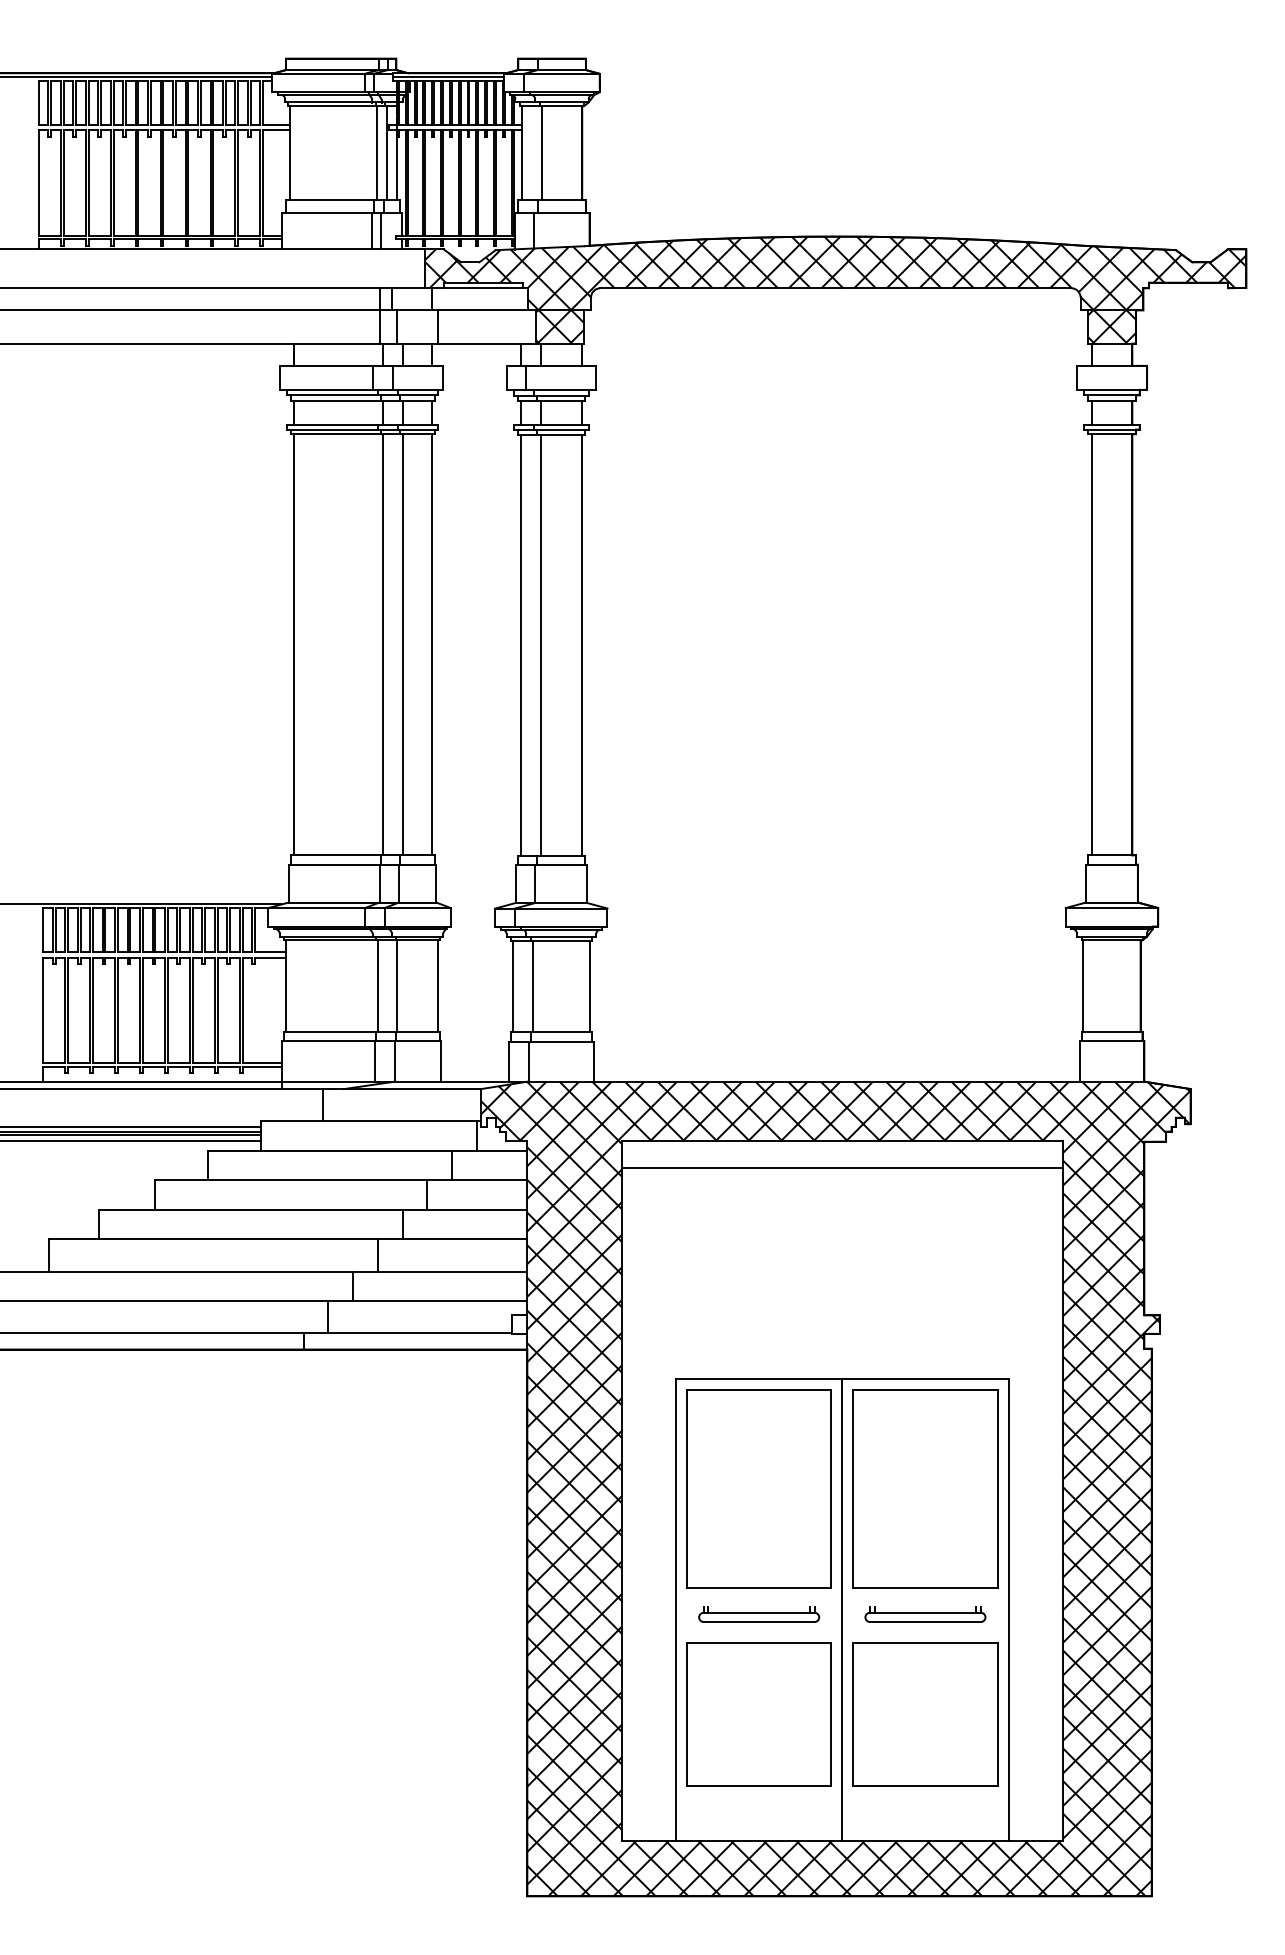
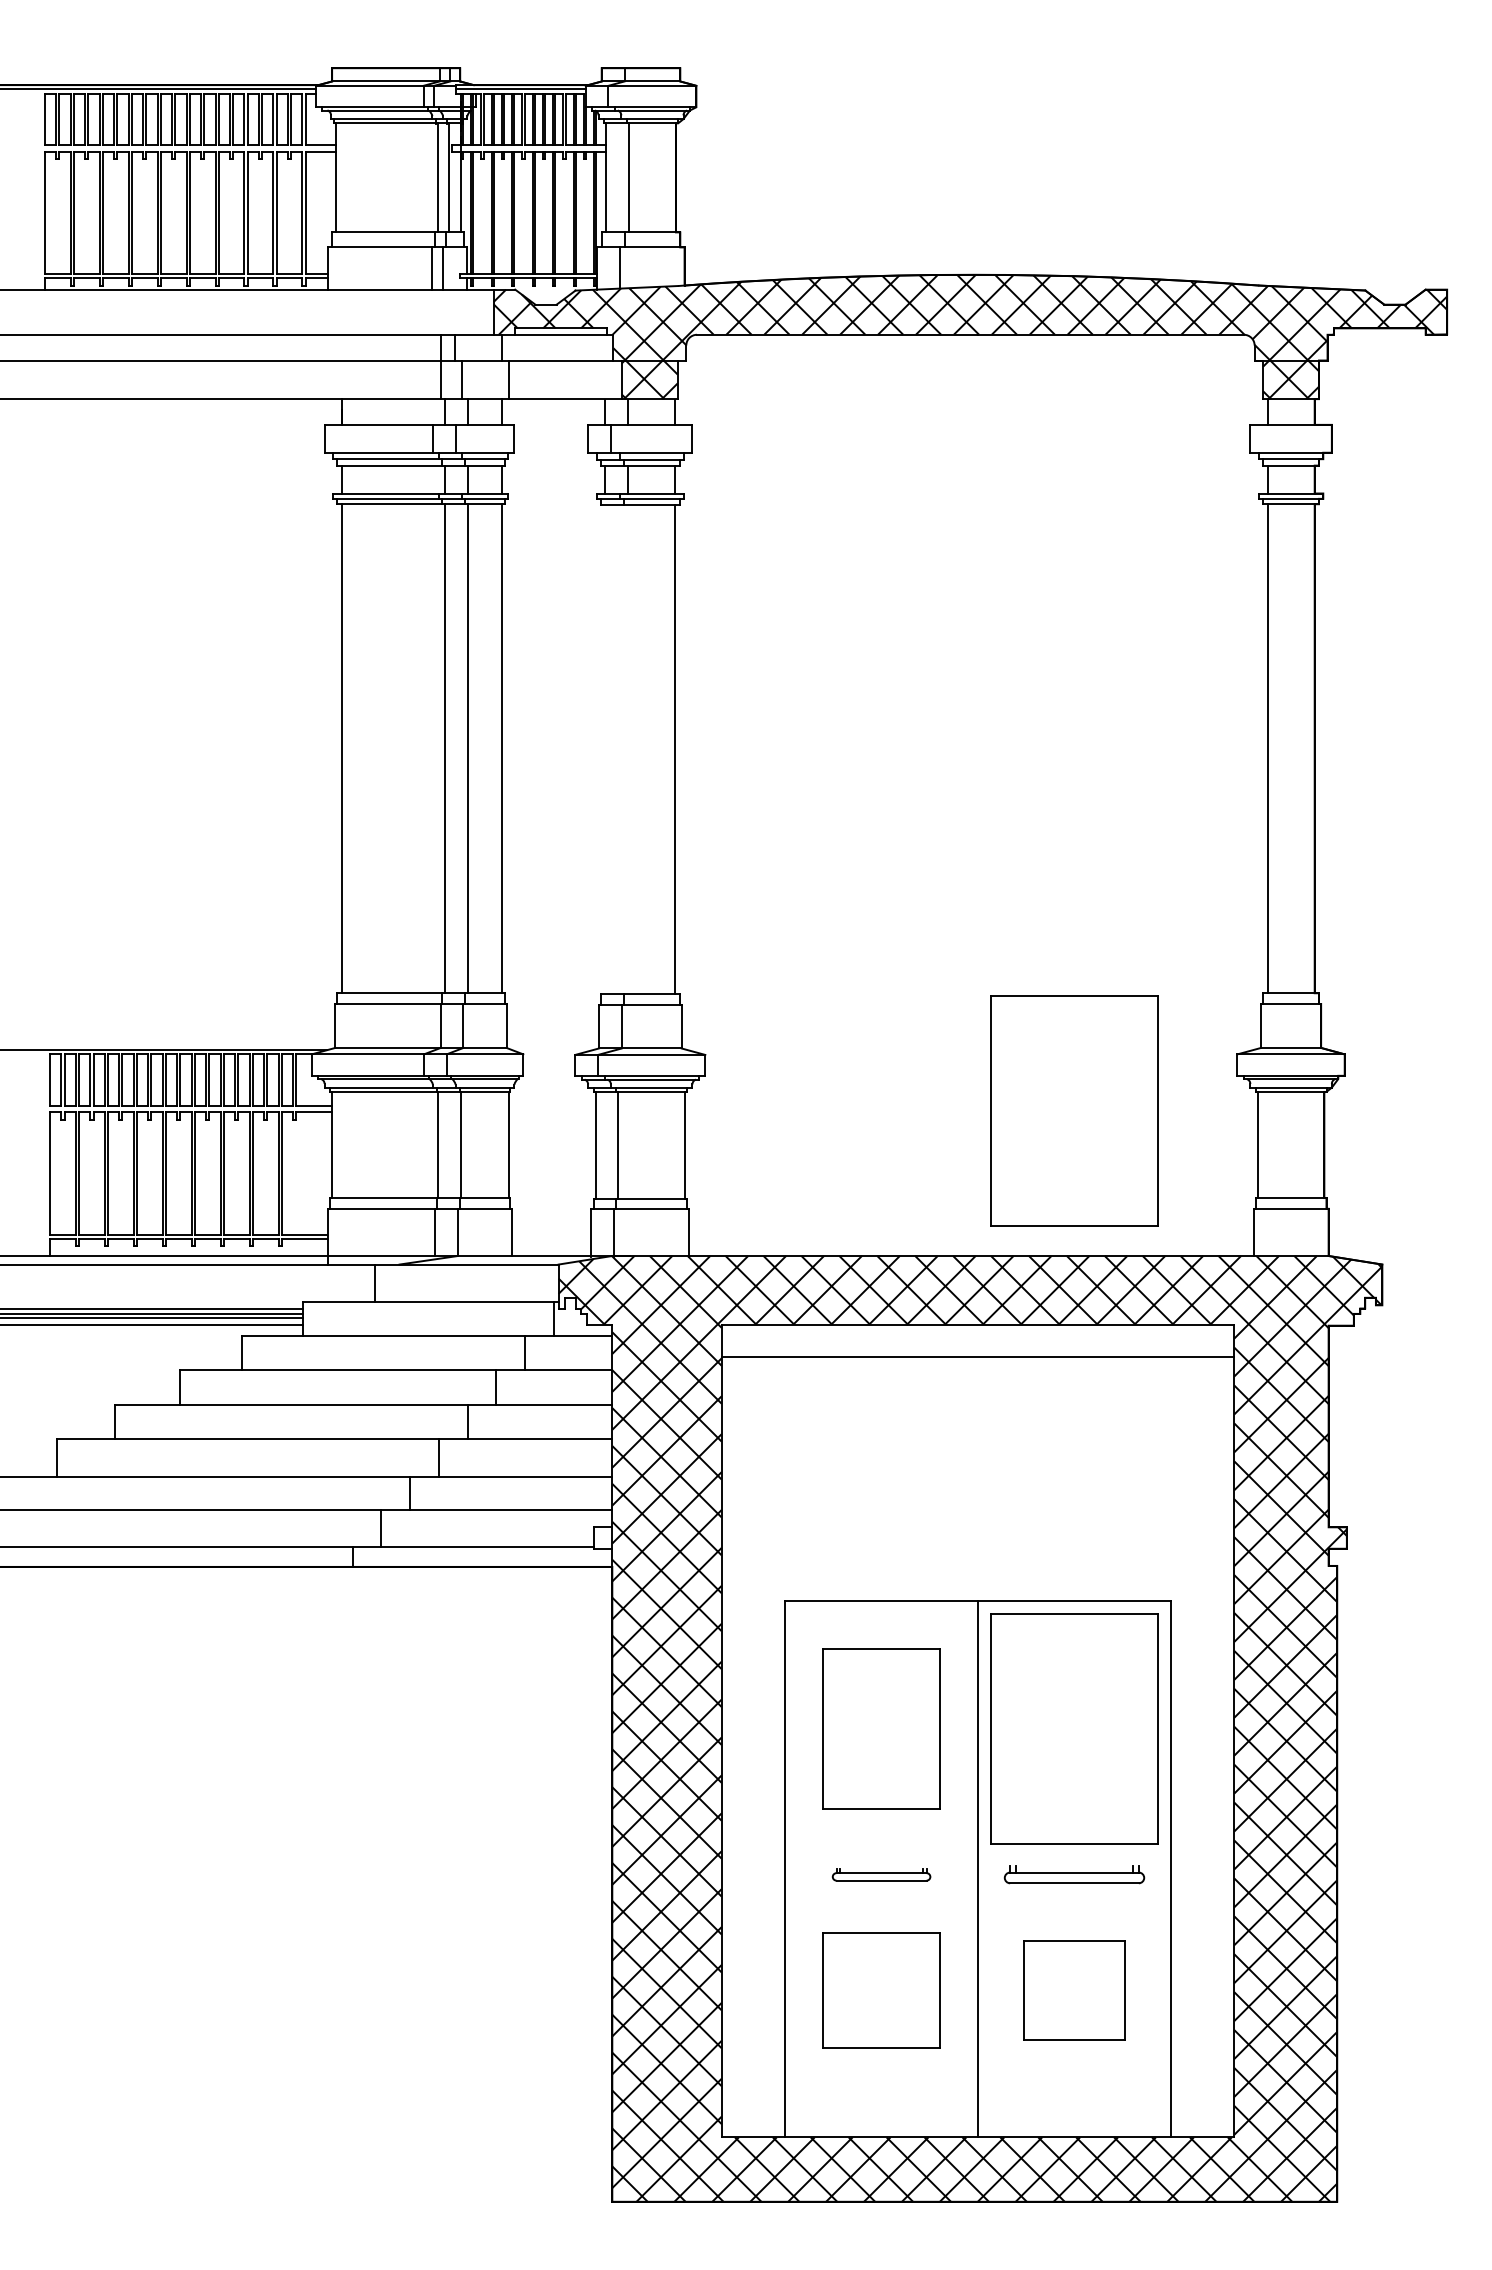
line: (521, 644) -> (605, 748), removed
line: (540, 644) -> (627, 748), removed
part: (925, 956) -> (1074, 1110), added
part: (758, 1488) -> (880, 1728), size x0.7
part: (759, 1614) -> (881, 1874), size x0.7
part: (758, 1714) -> (880, 1990), size x0.7
part: (925, 1714) -> (1074, 1990), size x0.6

